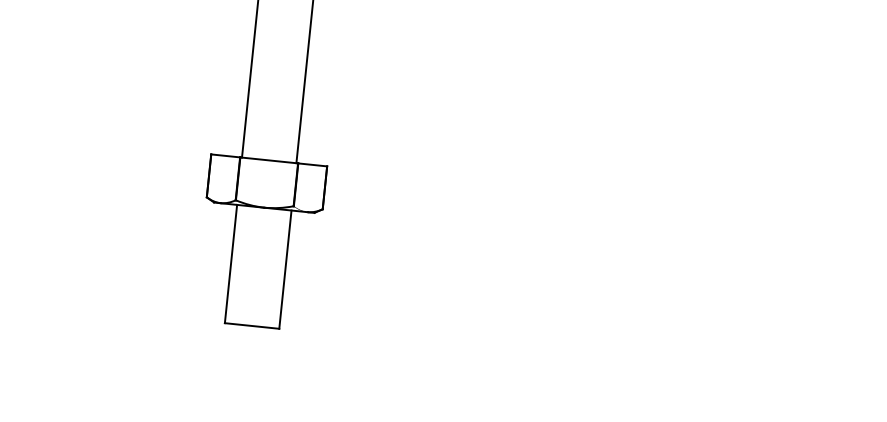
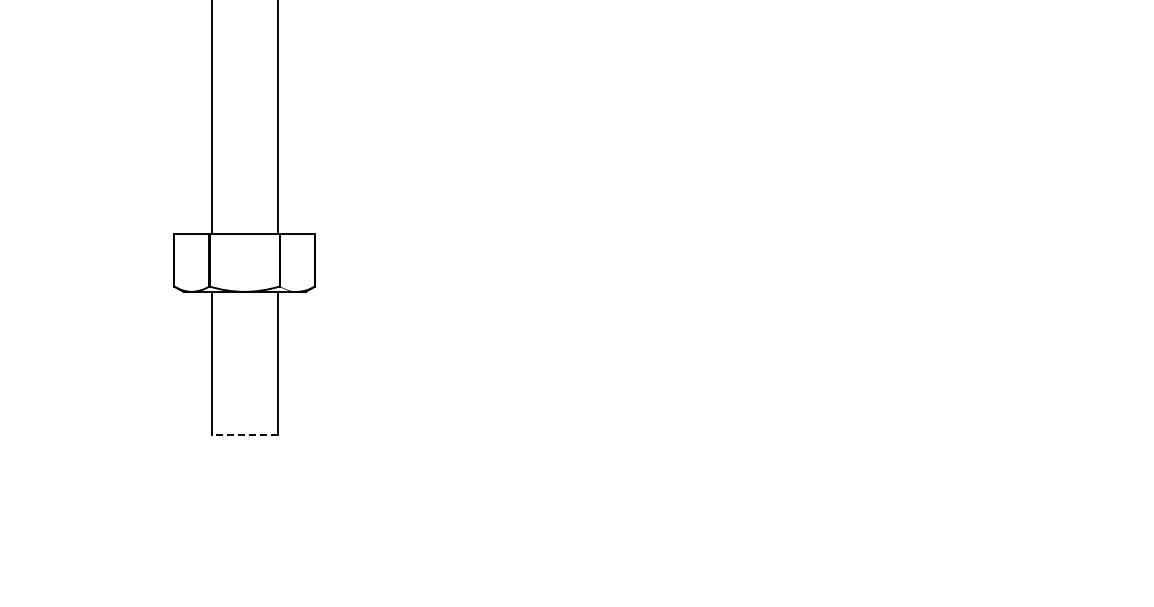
line: (251, 326) -> (244, 435), solid -> dashed

